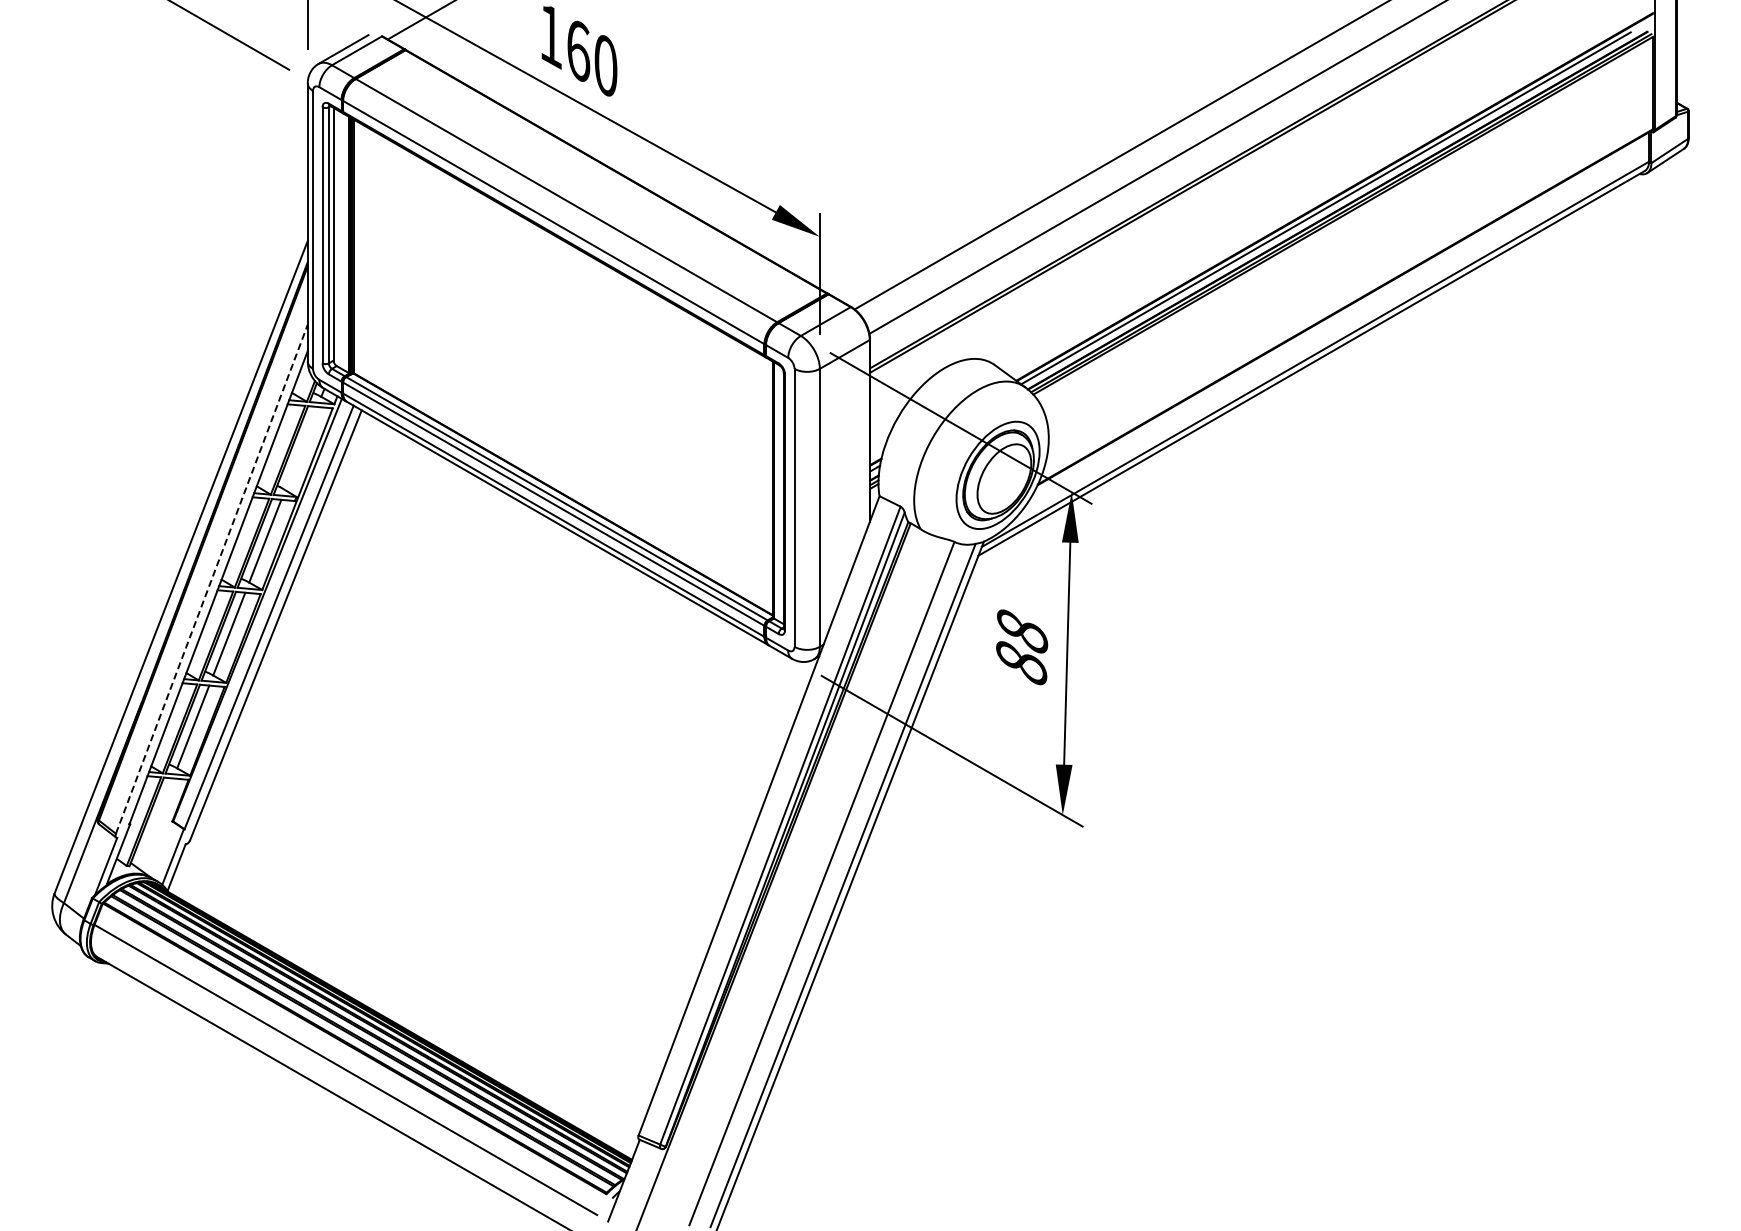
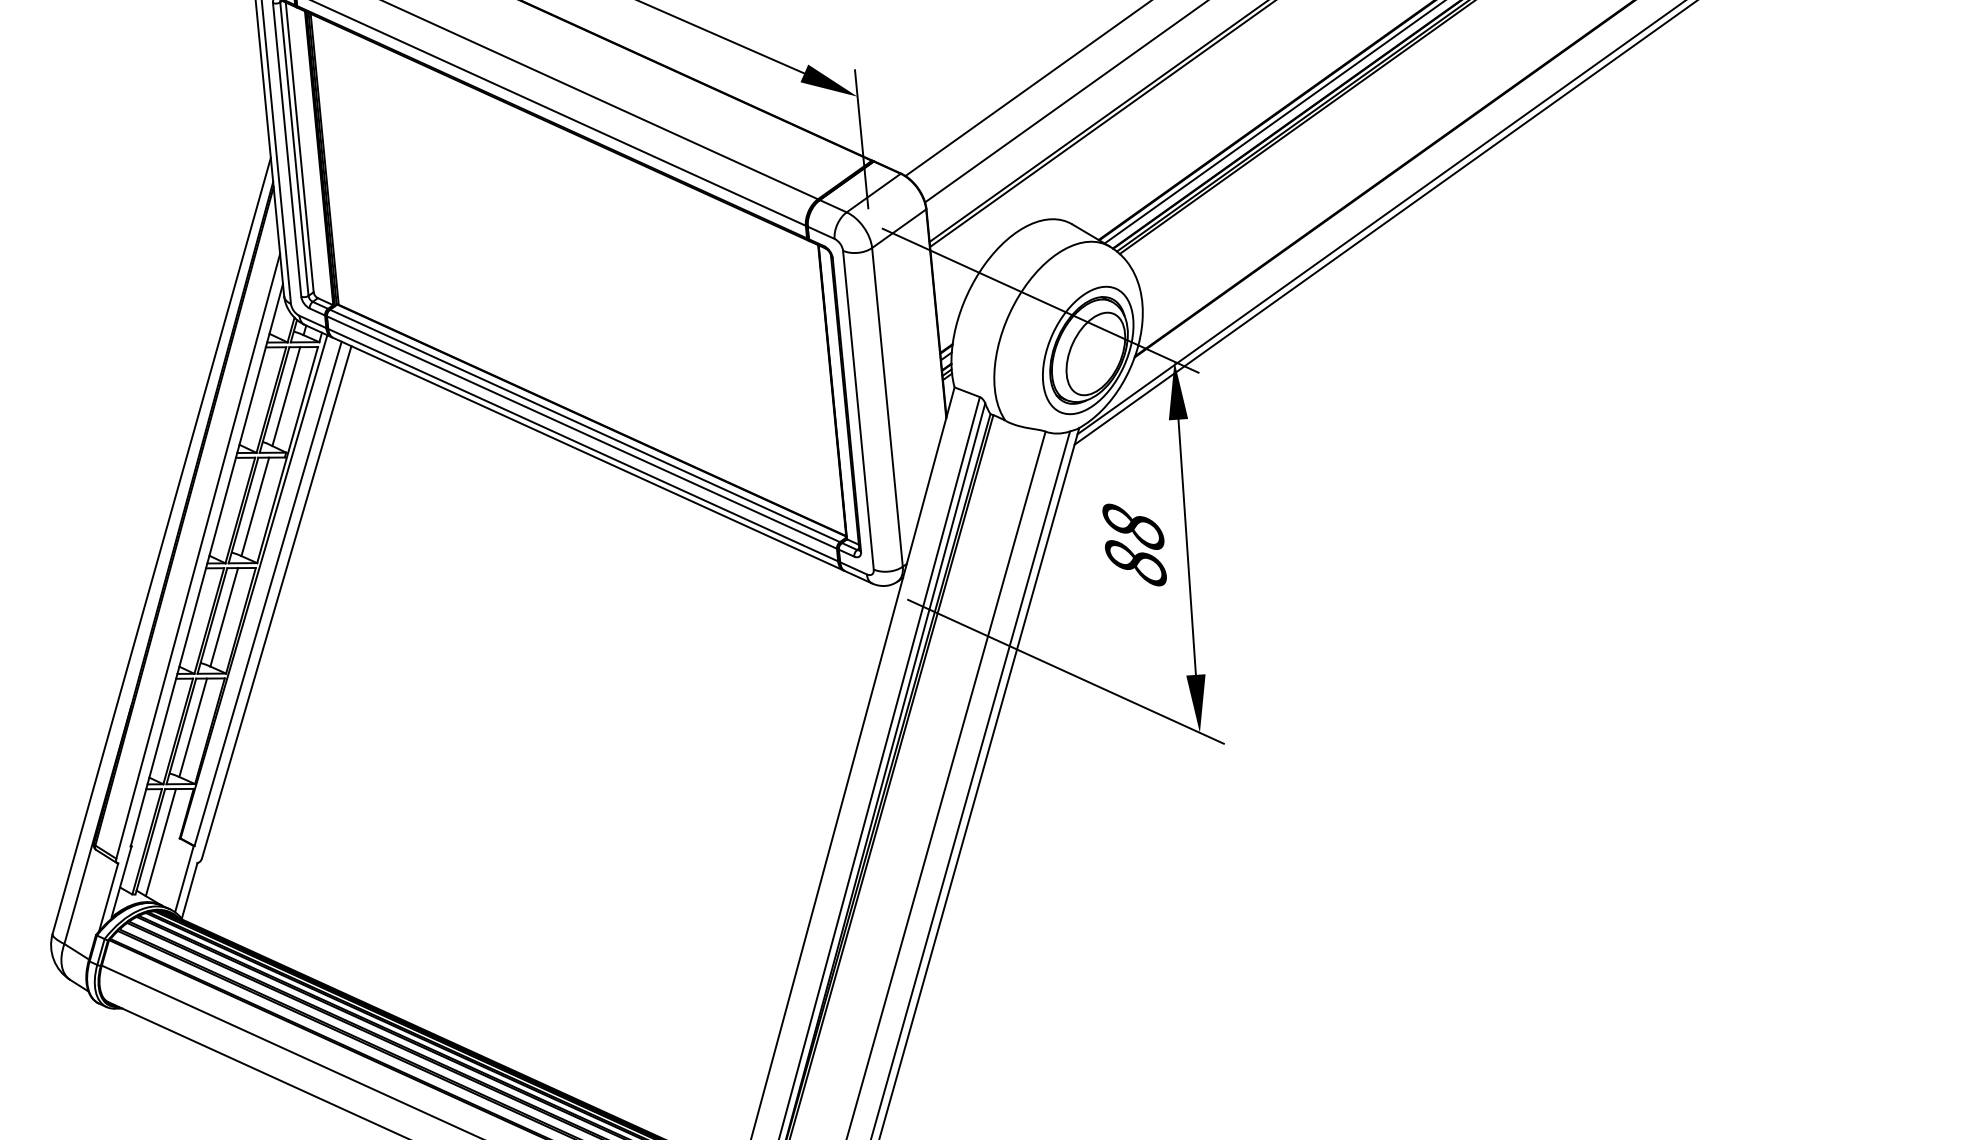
line: (301, 448) -> (286, 396), added
line: (212, 578) -> (198, 555), dashed -> solid
line: (155, 823) -> (160, 842), added

